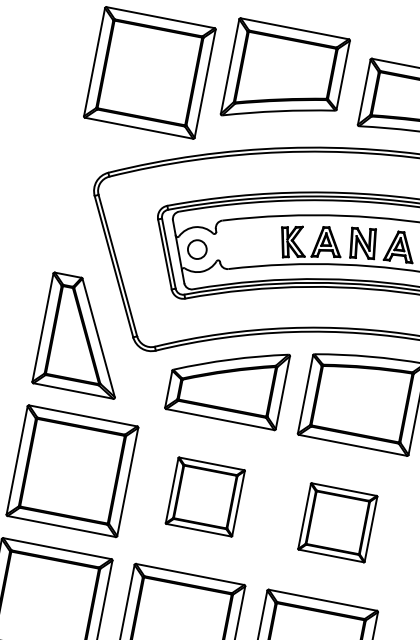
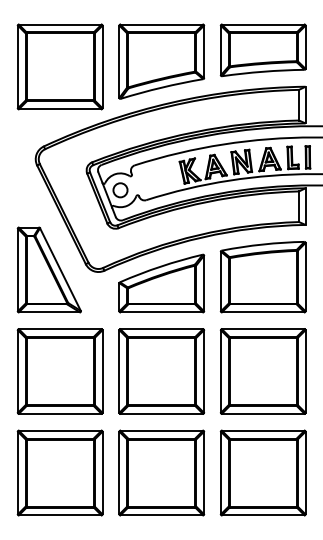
part: (285, 76) -> (161, 61), moved
part: (204, 496) -> (161, 371), size x1.67
part: (336, 522) -> (262, 371), size x1.67

